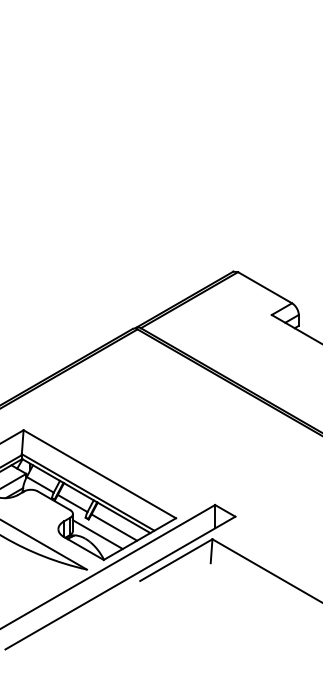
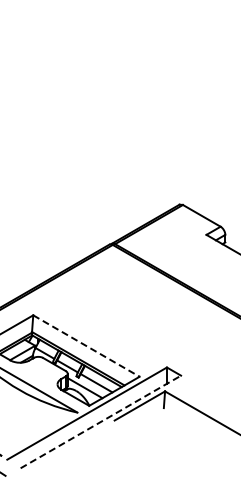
line: (99, 474) -> (86, 346), solid -> dashed
line: (119, 582) -> (100, 421), solid -> dashed

